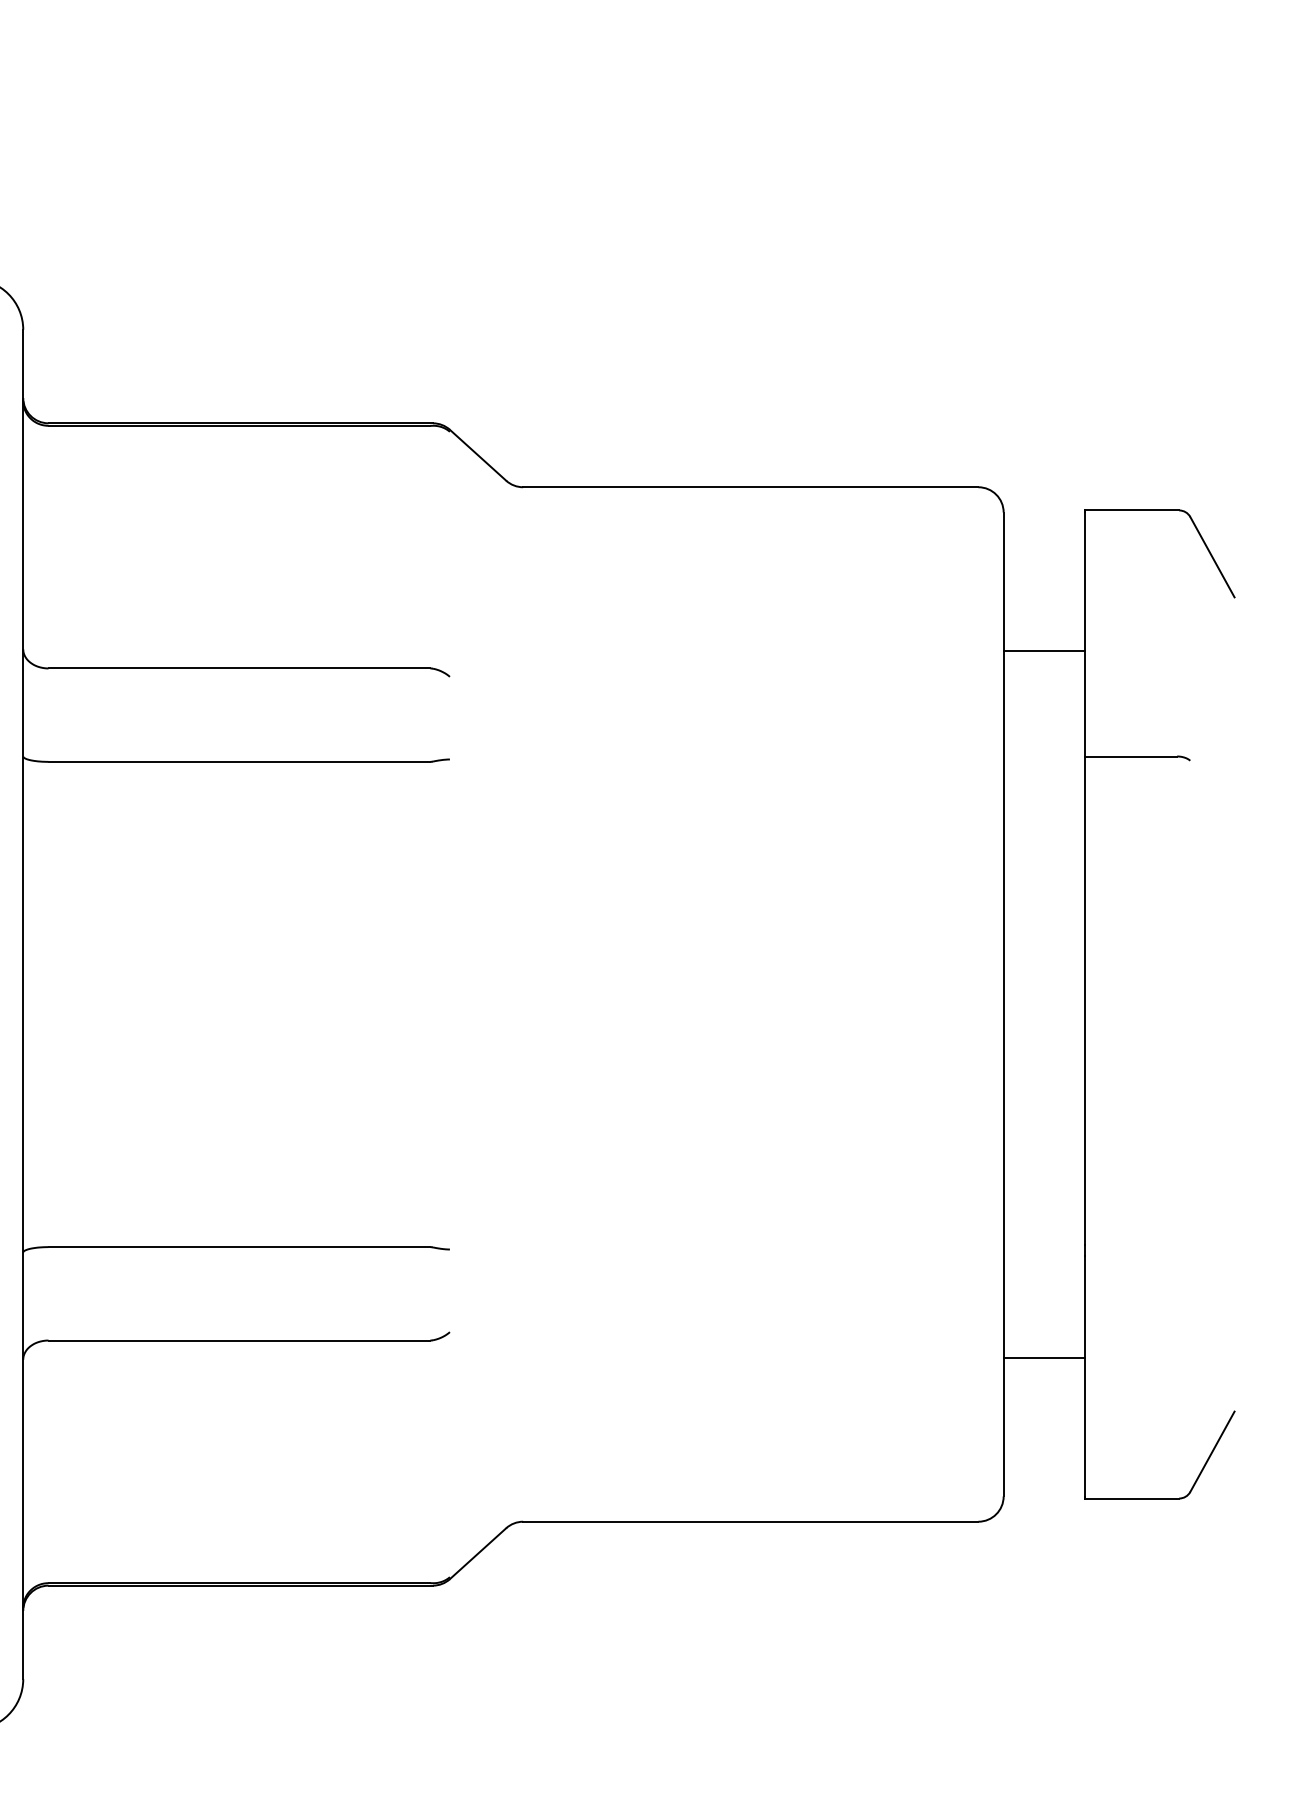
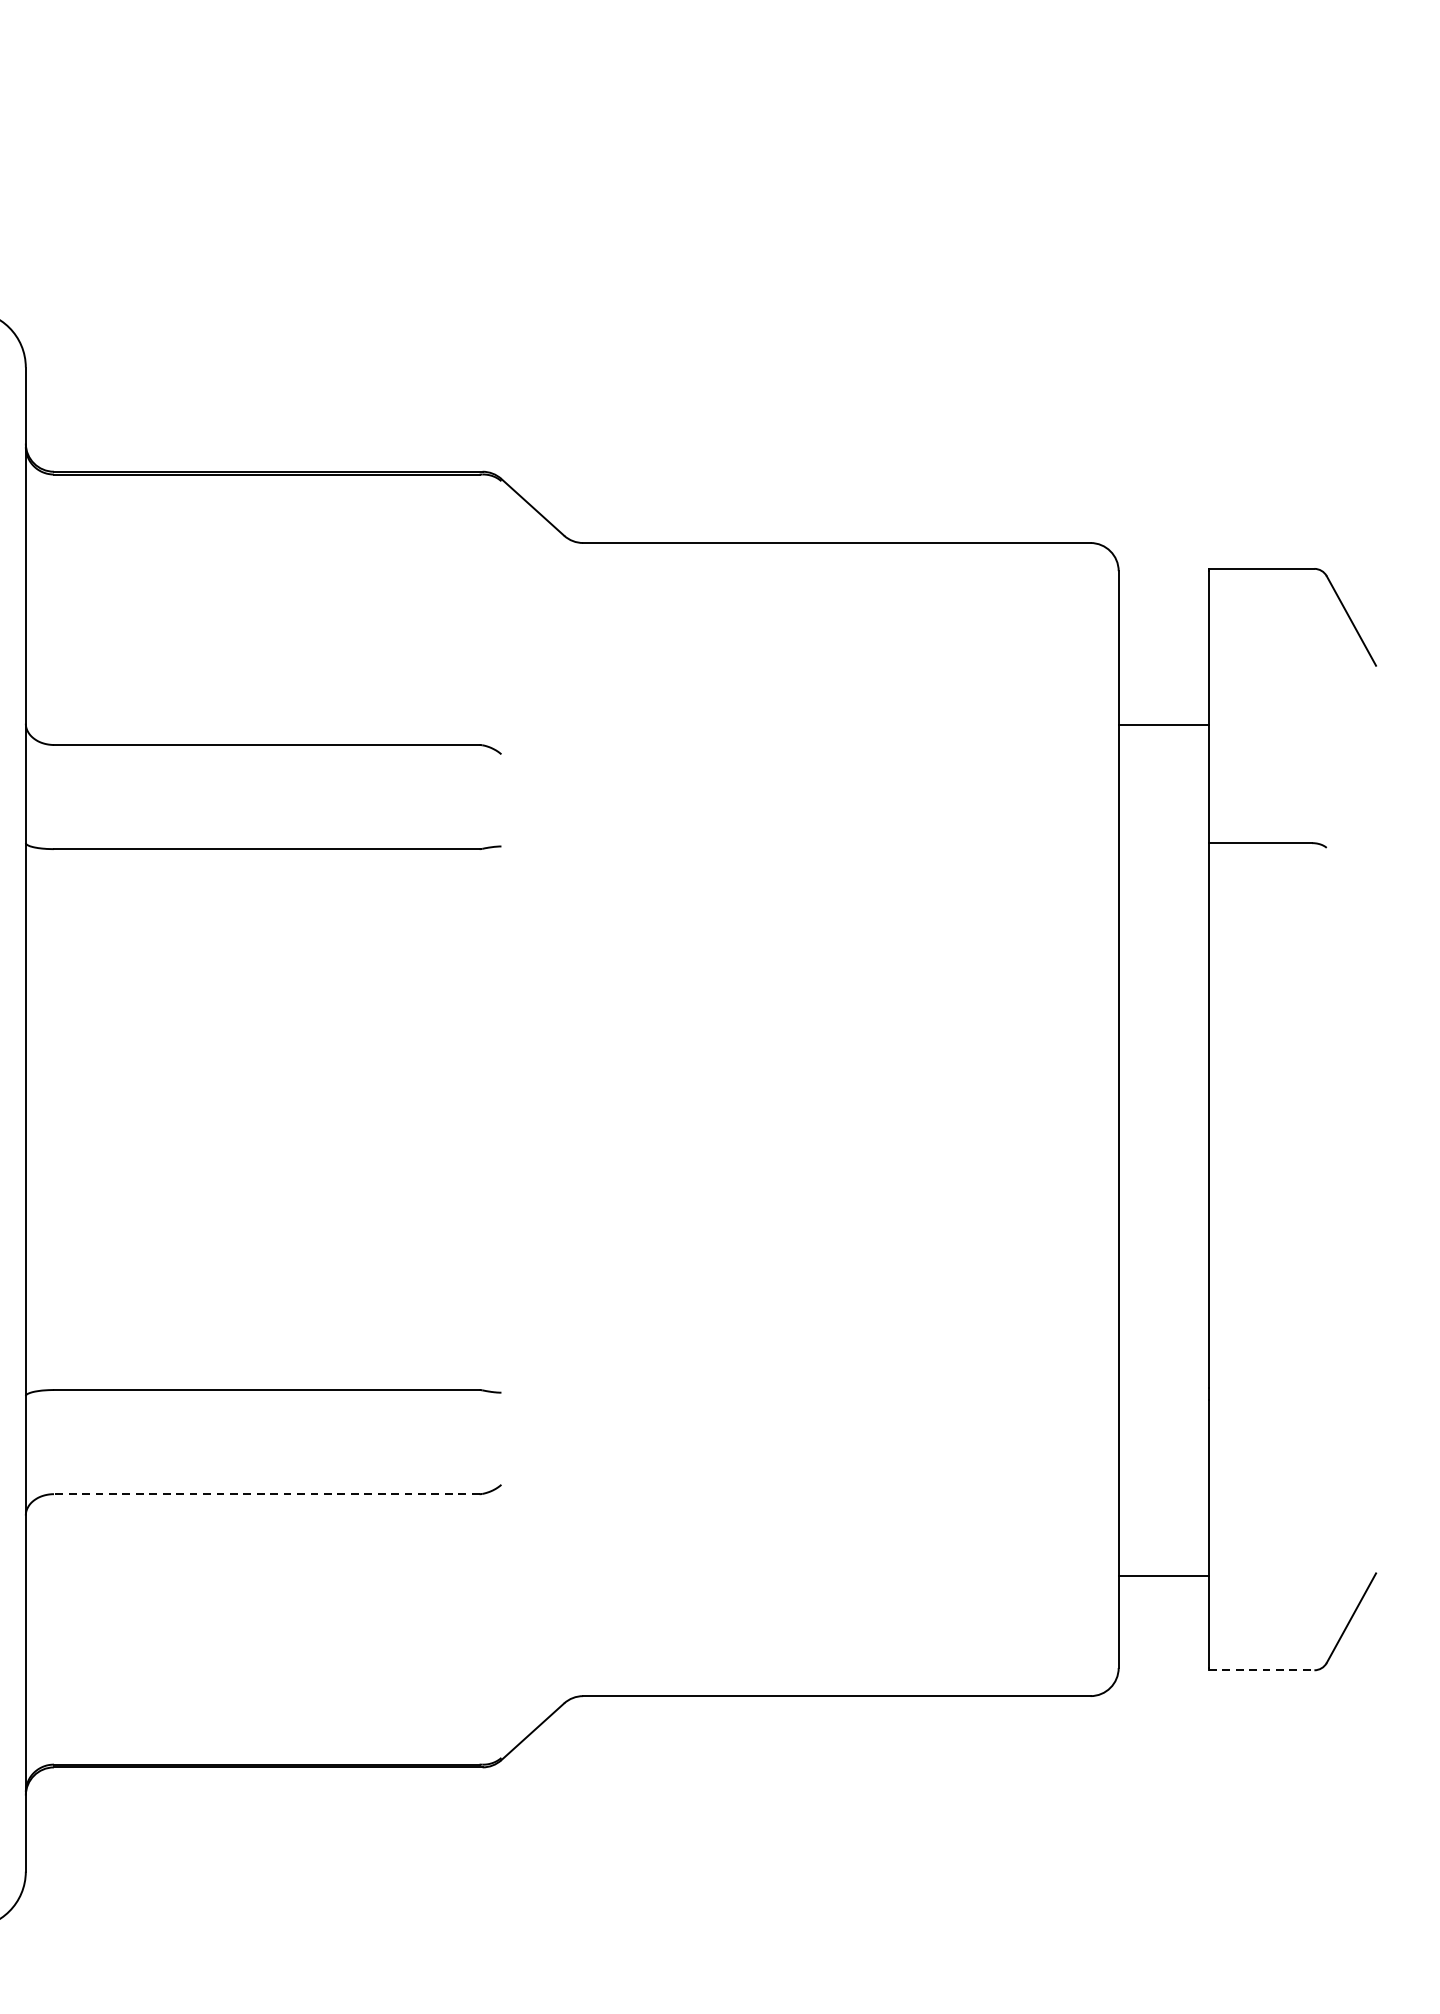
line: (239, 1340) -> (266, 1494), solid -> dashed
line: (1043, 1358) -> (1163, 1576), moved
line: (1132, 1498) -> (1262, 1670), solid -> dashed

